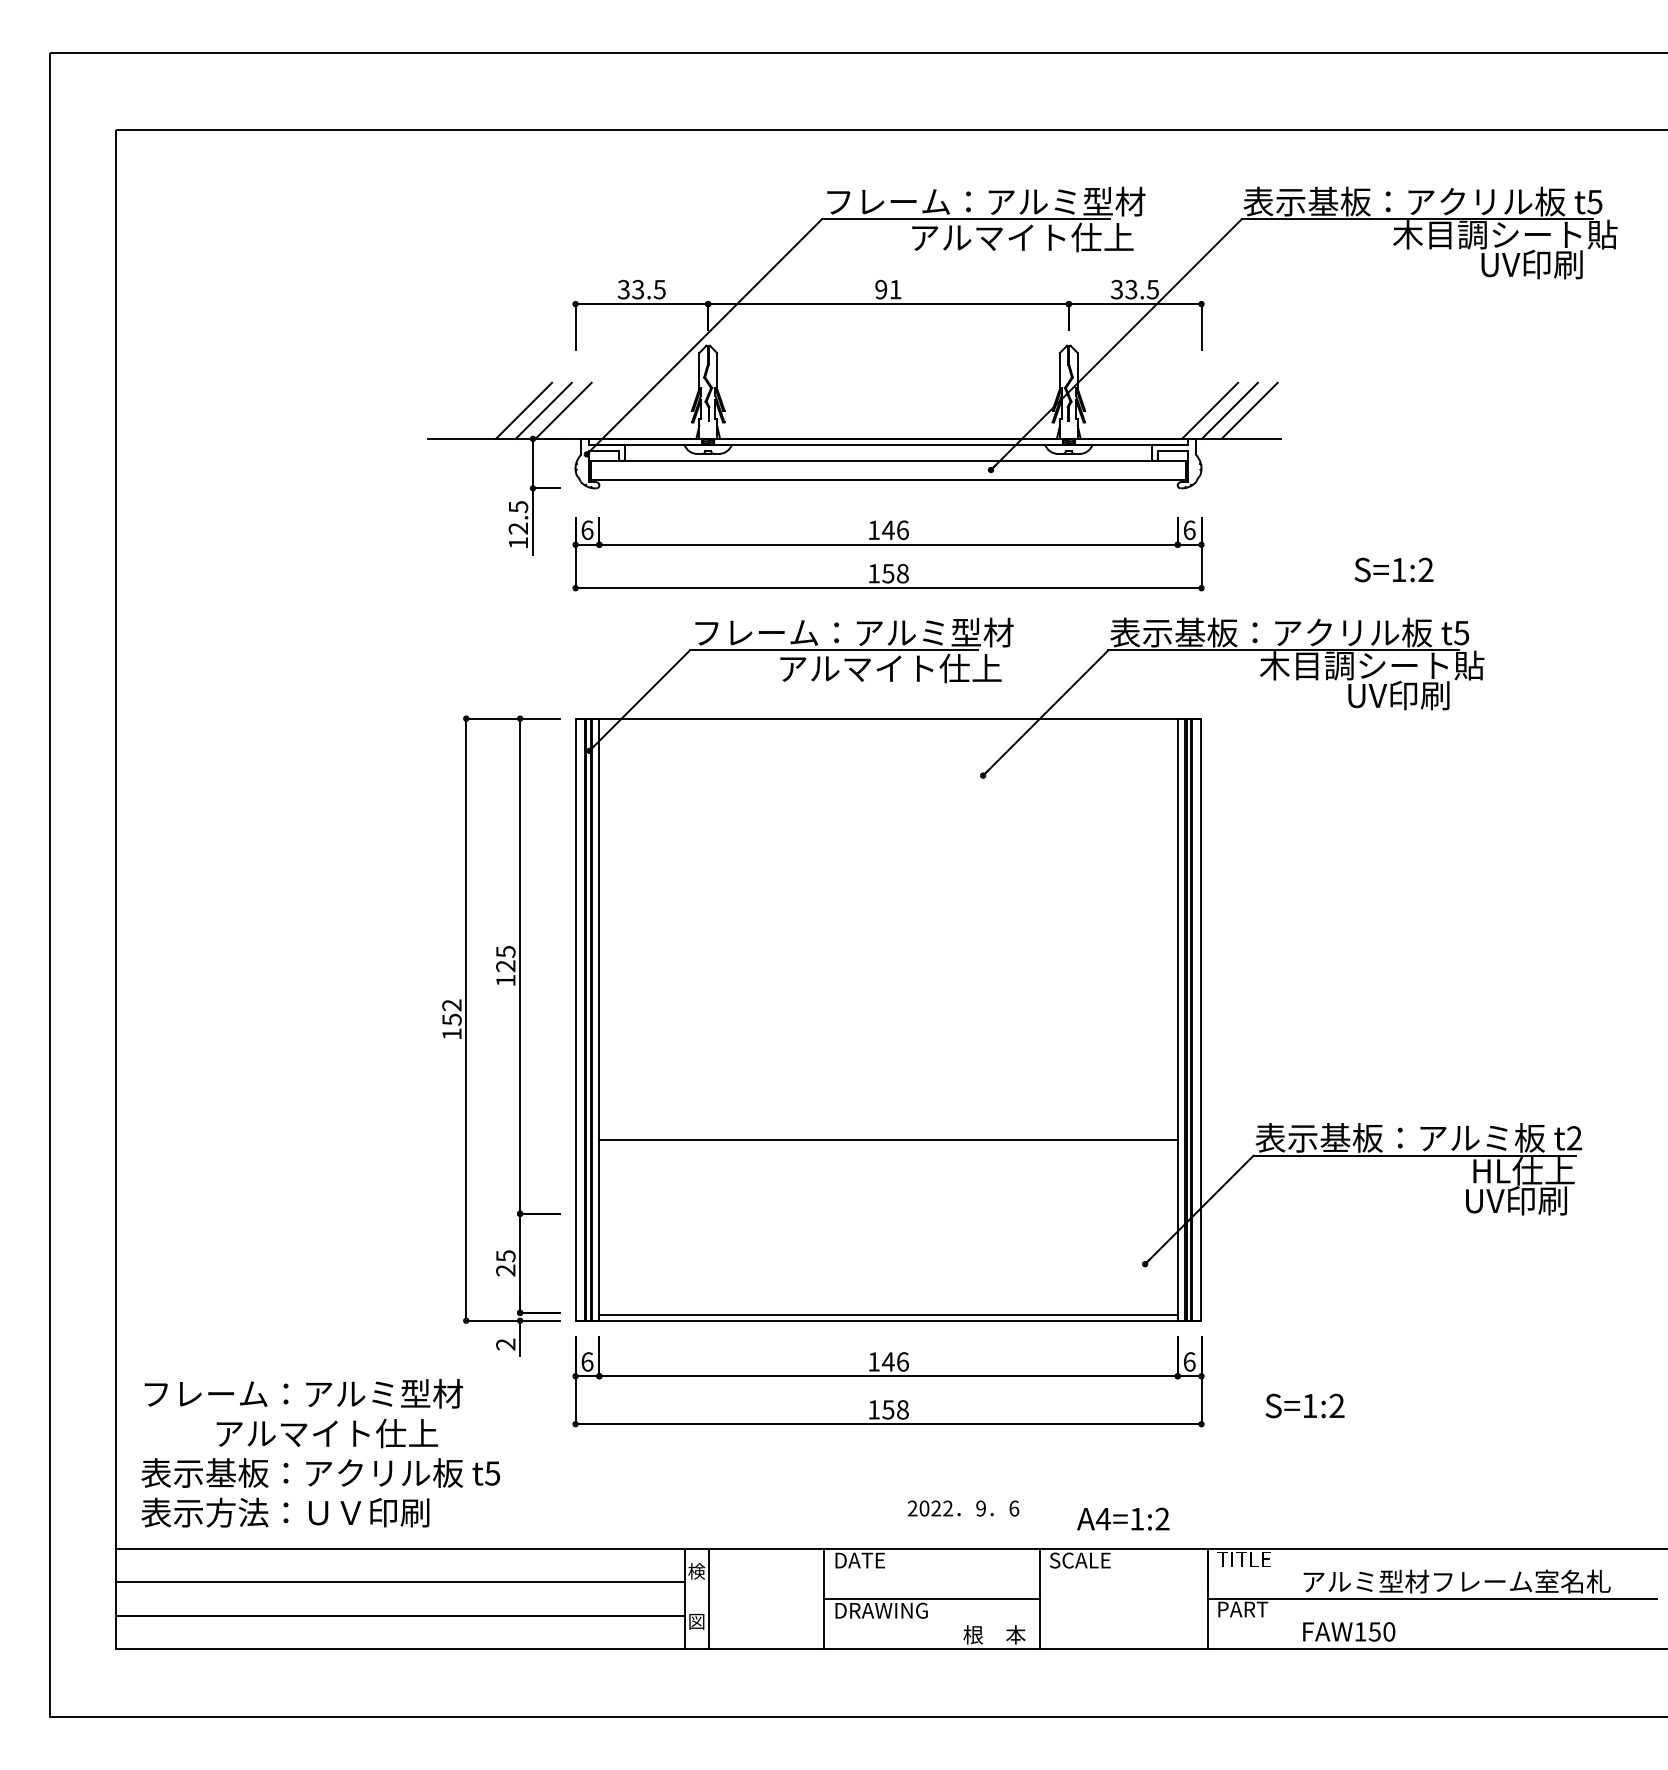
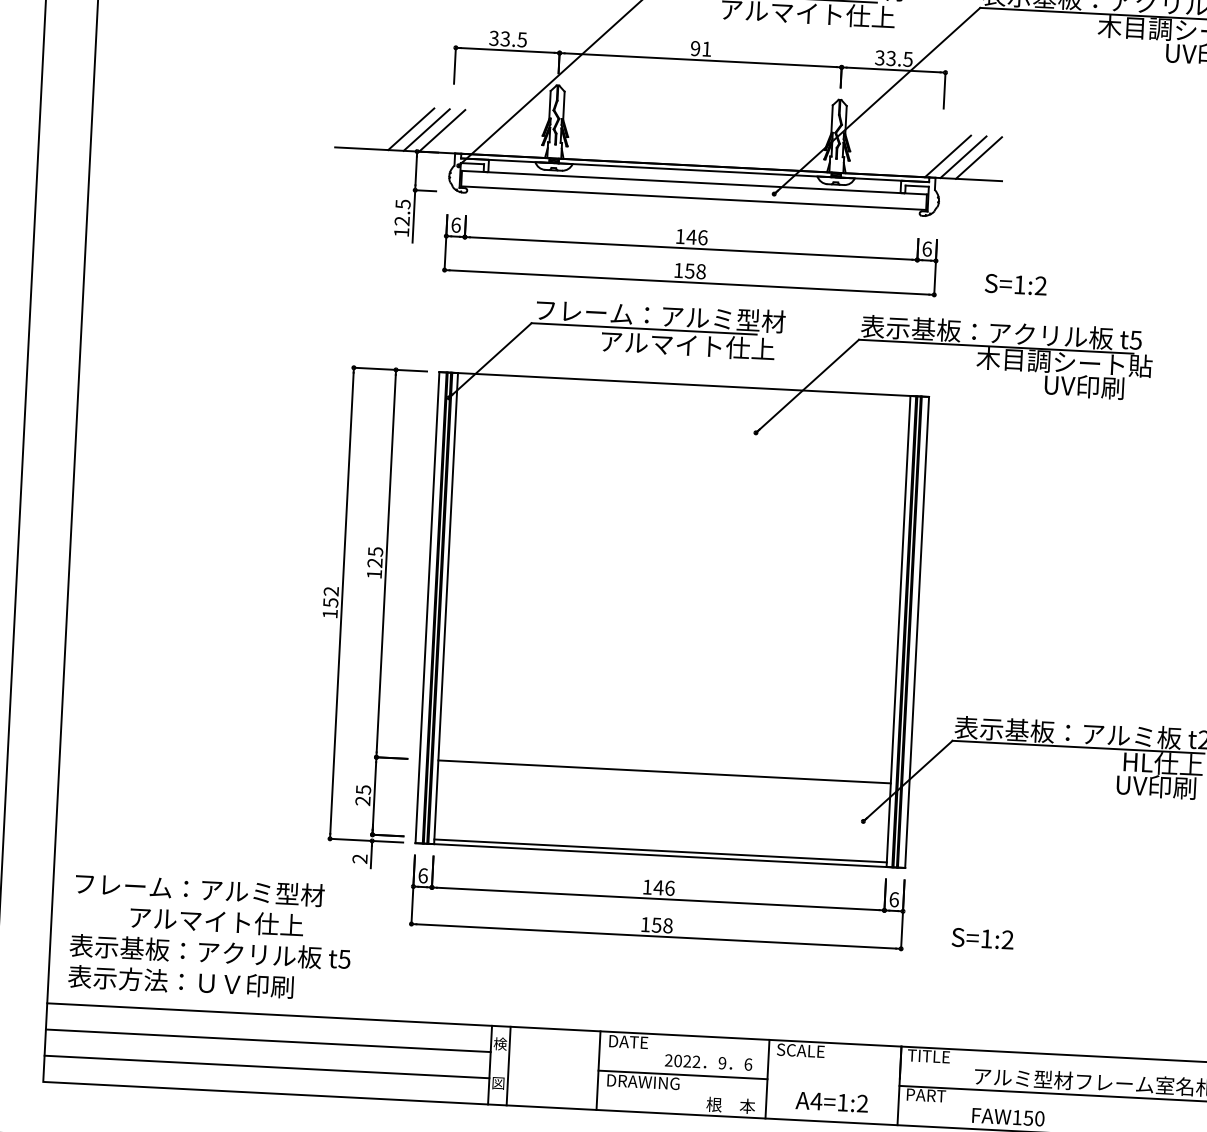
text: (1393, 569) -> (1015, 284), moved
line: (888, 1139) -> (664, 771), moved
text: (963, 1508) -> (708, 1062), moved
text: (1123, 1518) -> (832, 1101), moved

